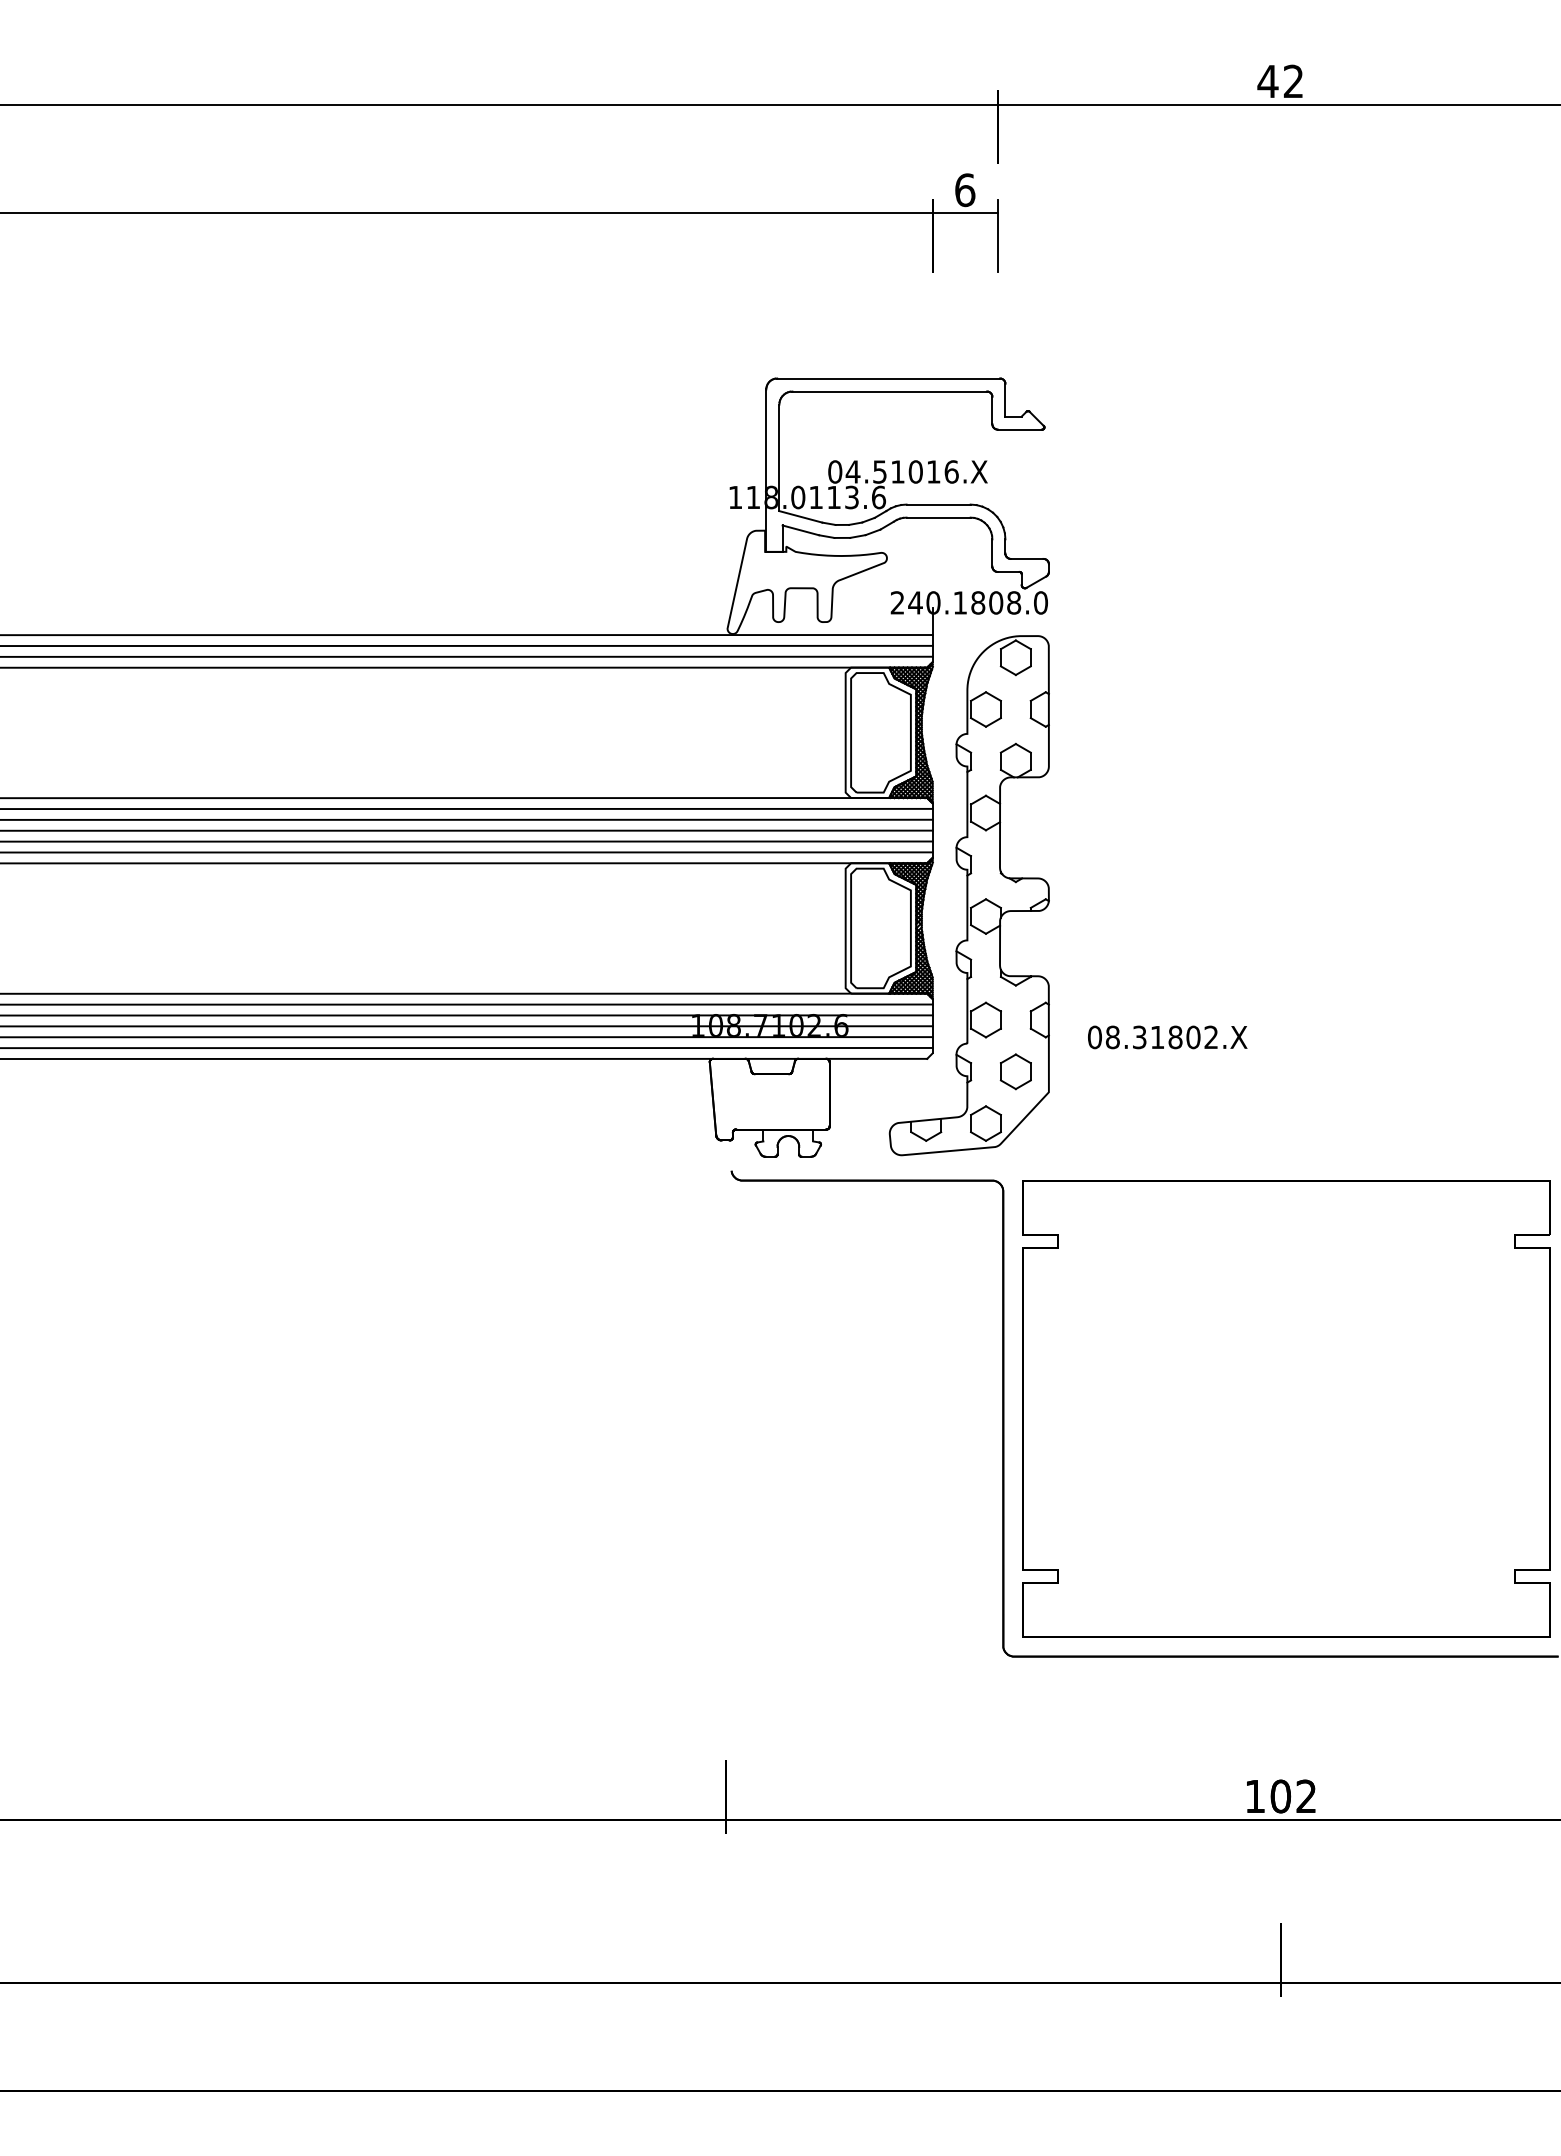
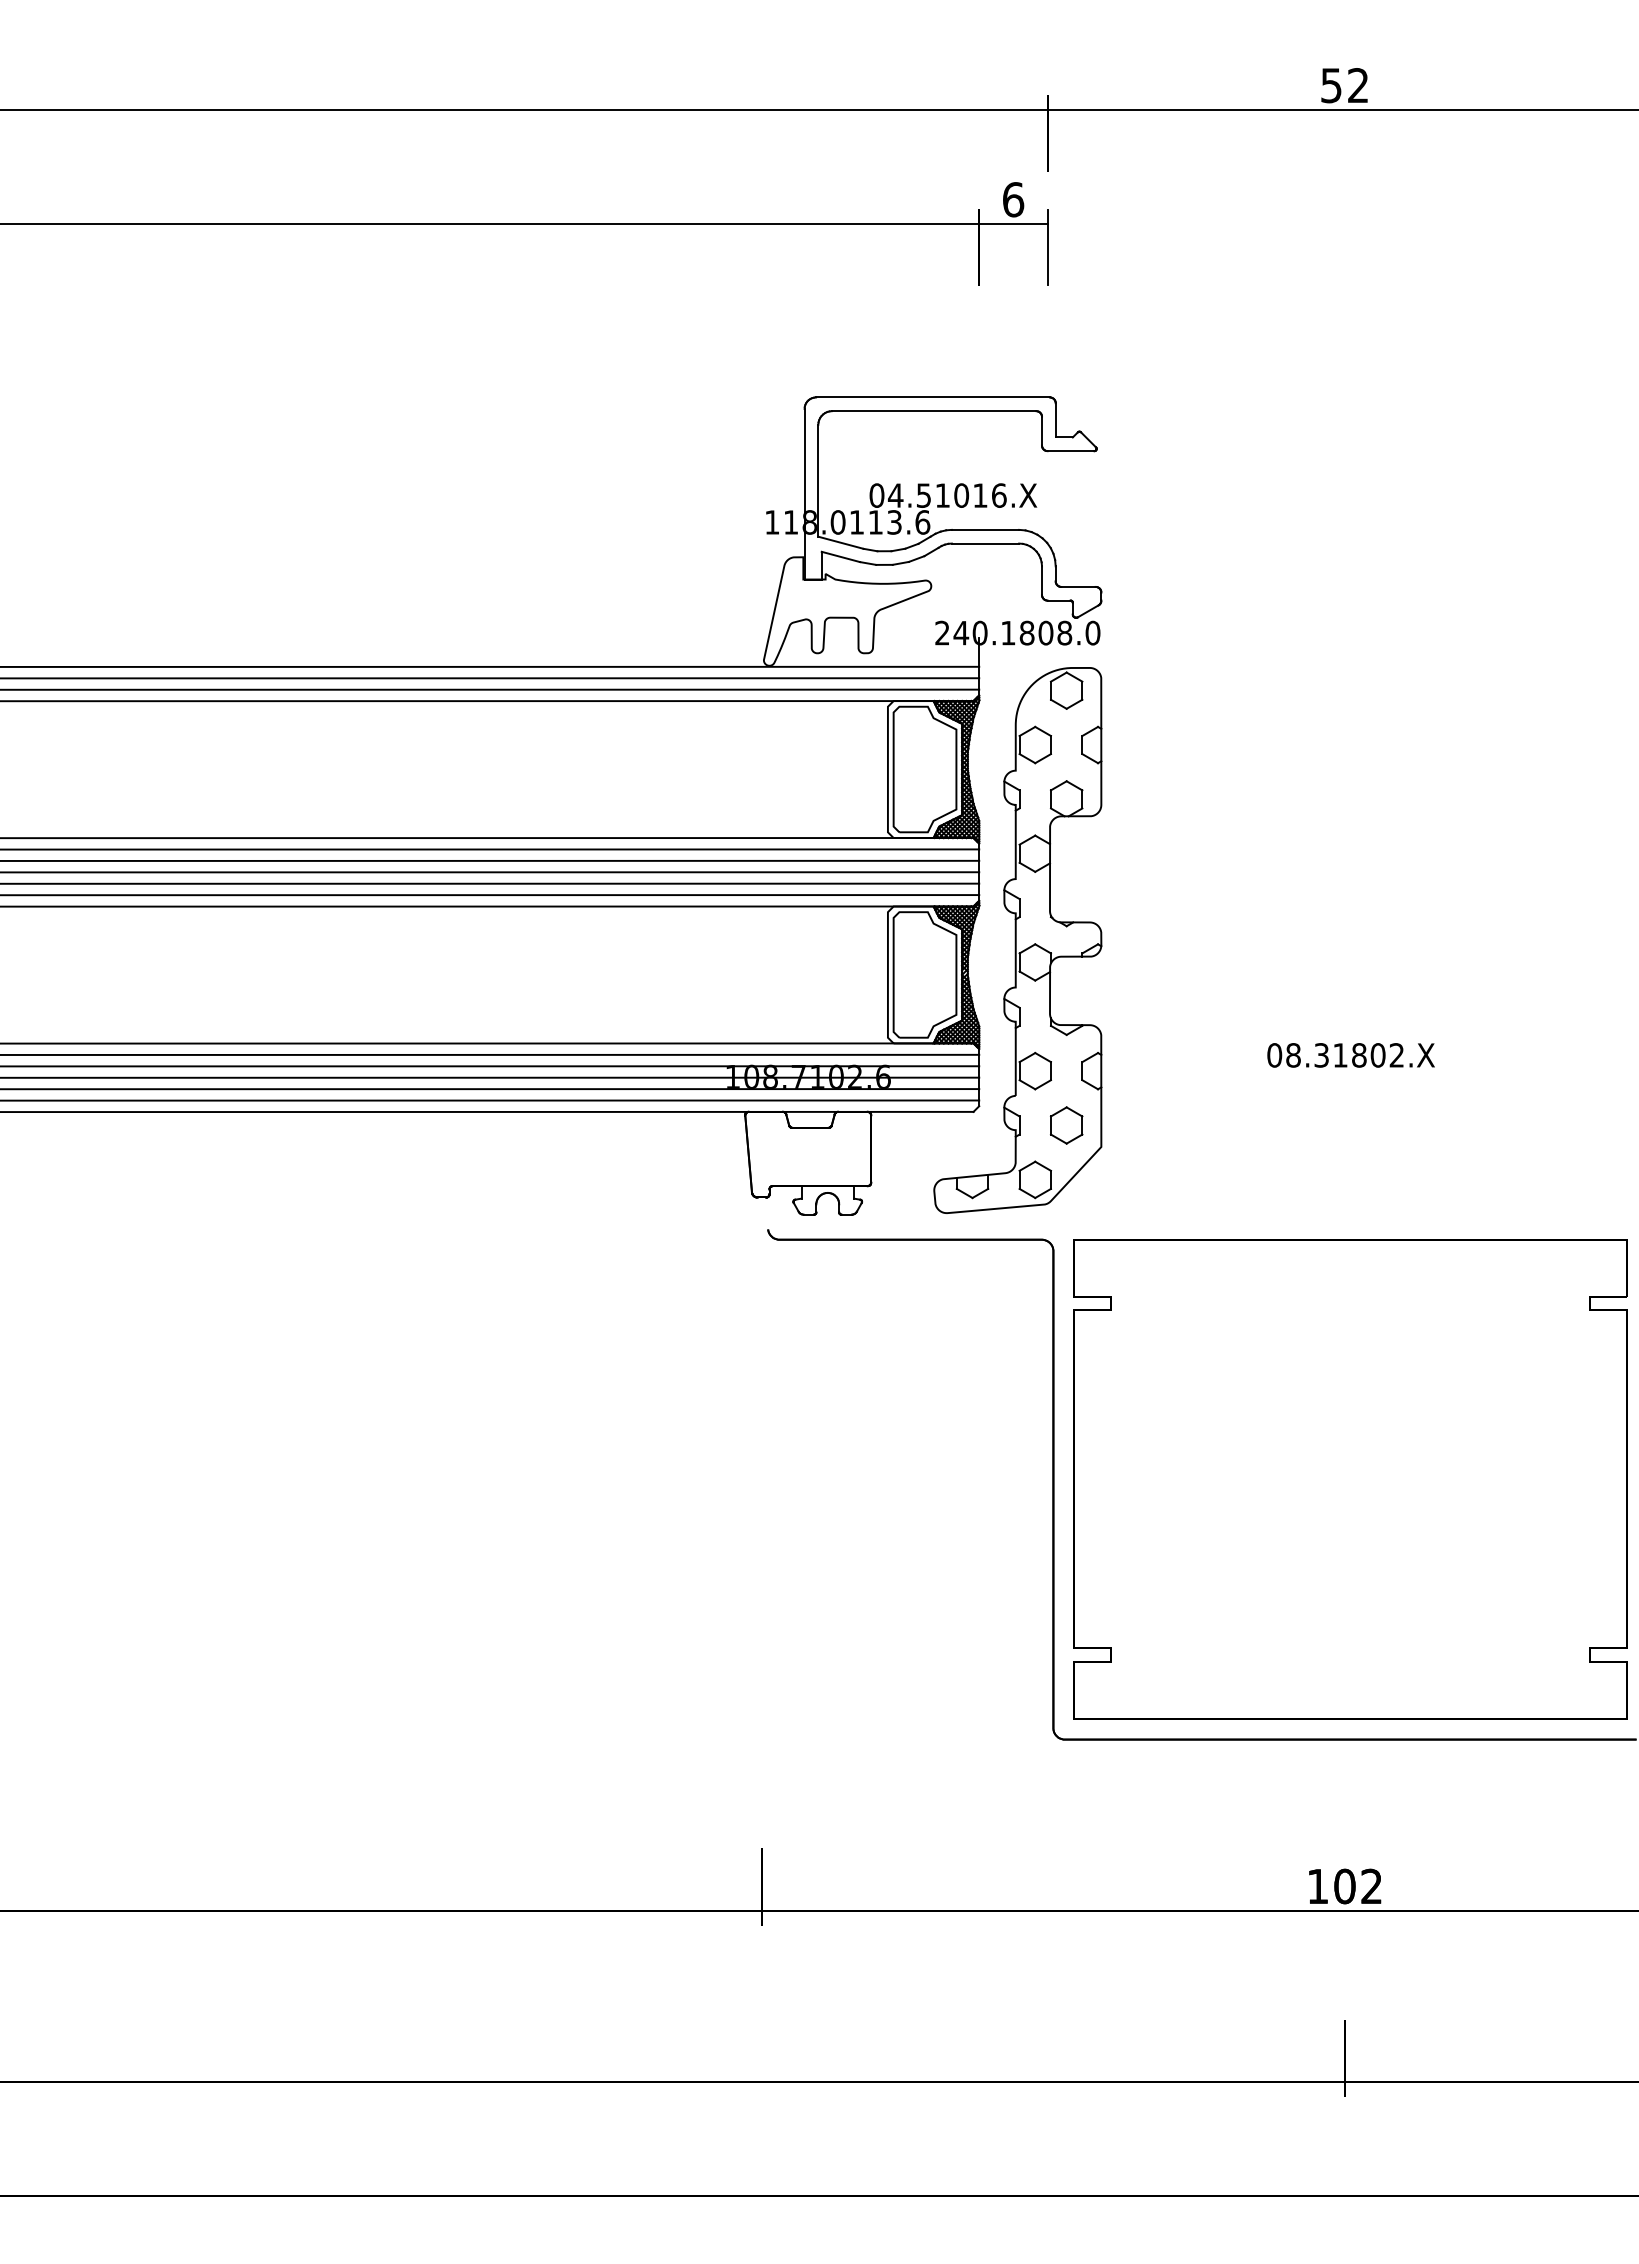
text: (1268, 81) -> (1331, 85), 42 -> 52
text: (1167, 1037) -> (1350, 1055), moved

